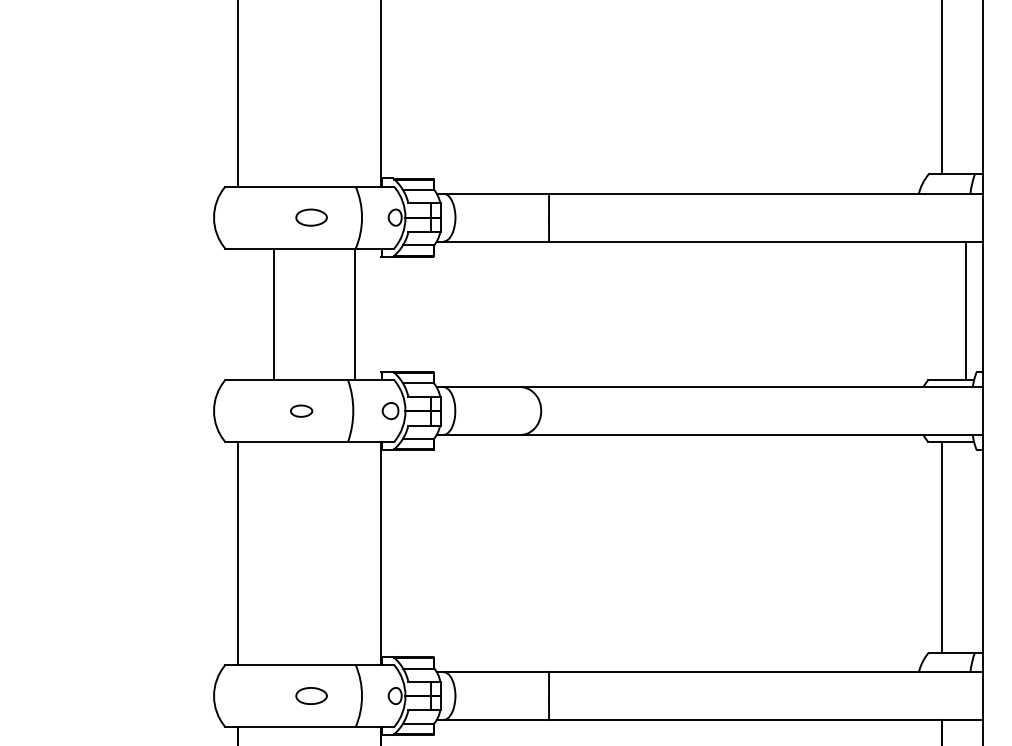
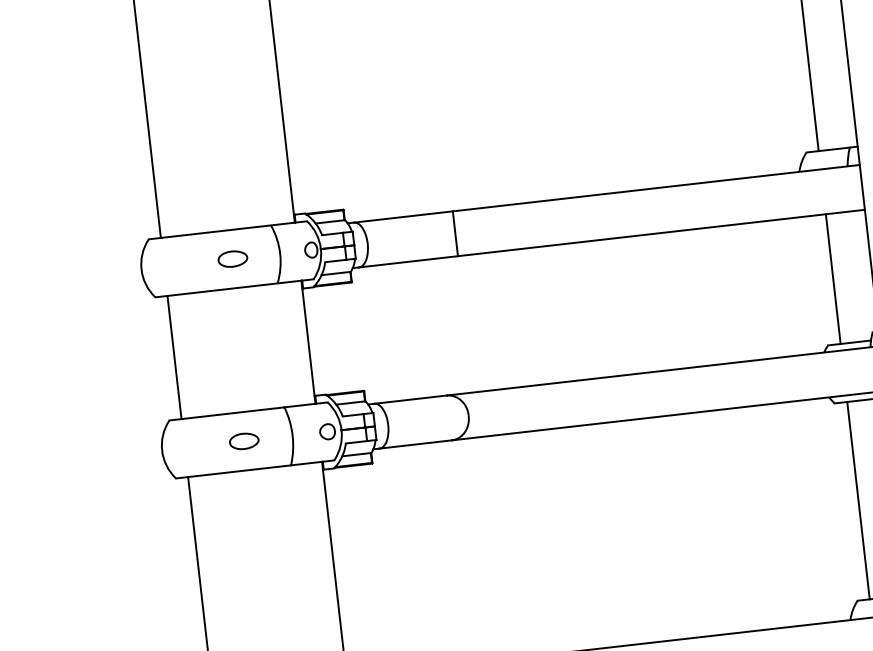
line: (965, 310) -> (833, 278), moved
line: (274, 314) -> (174, 357), moved
line: (355, 314) -> (308, 342), moved
part: (301, 411) -> (244, 441), size x1.43

